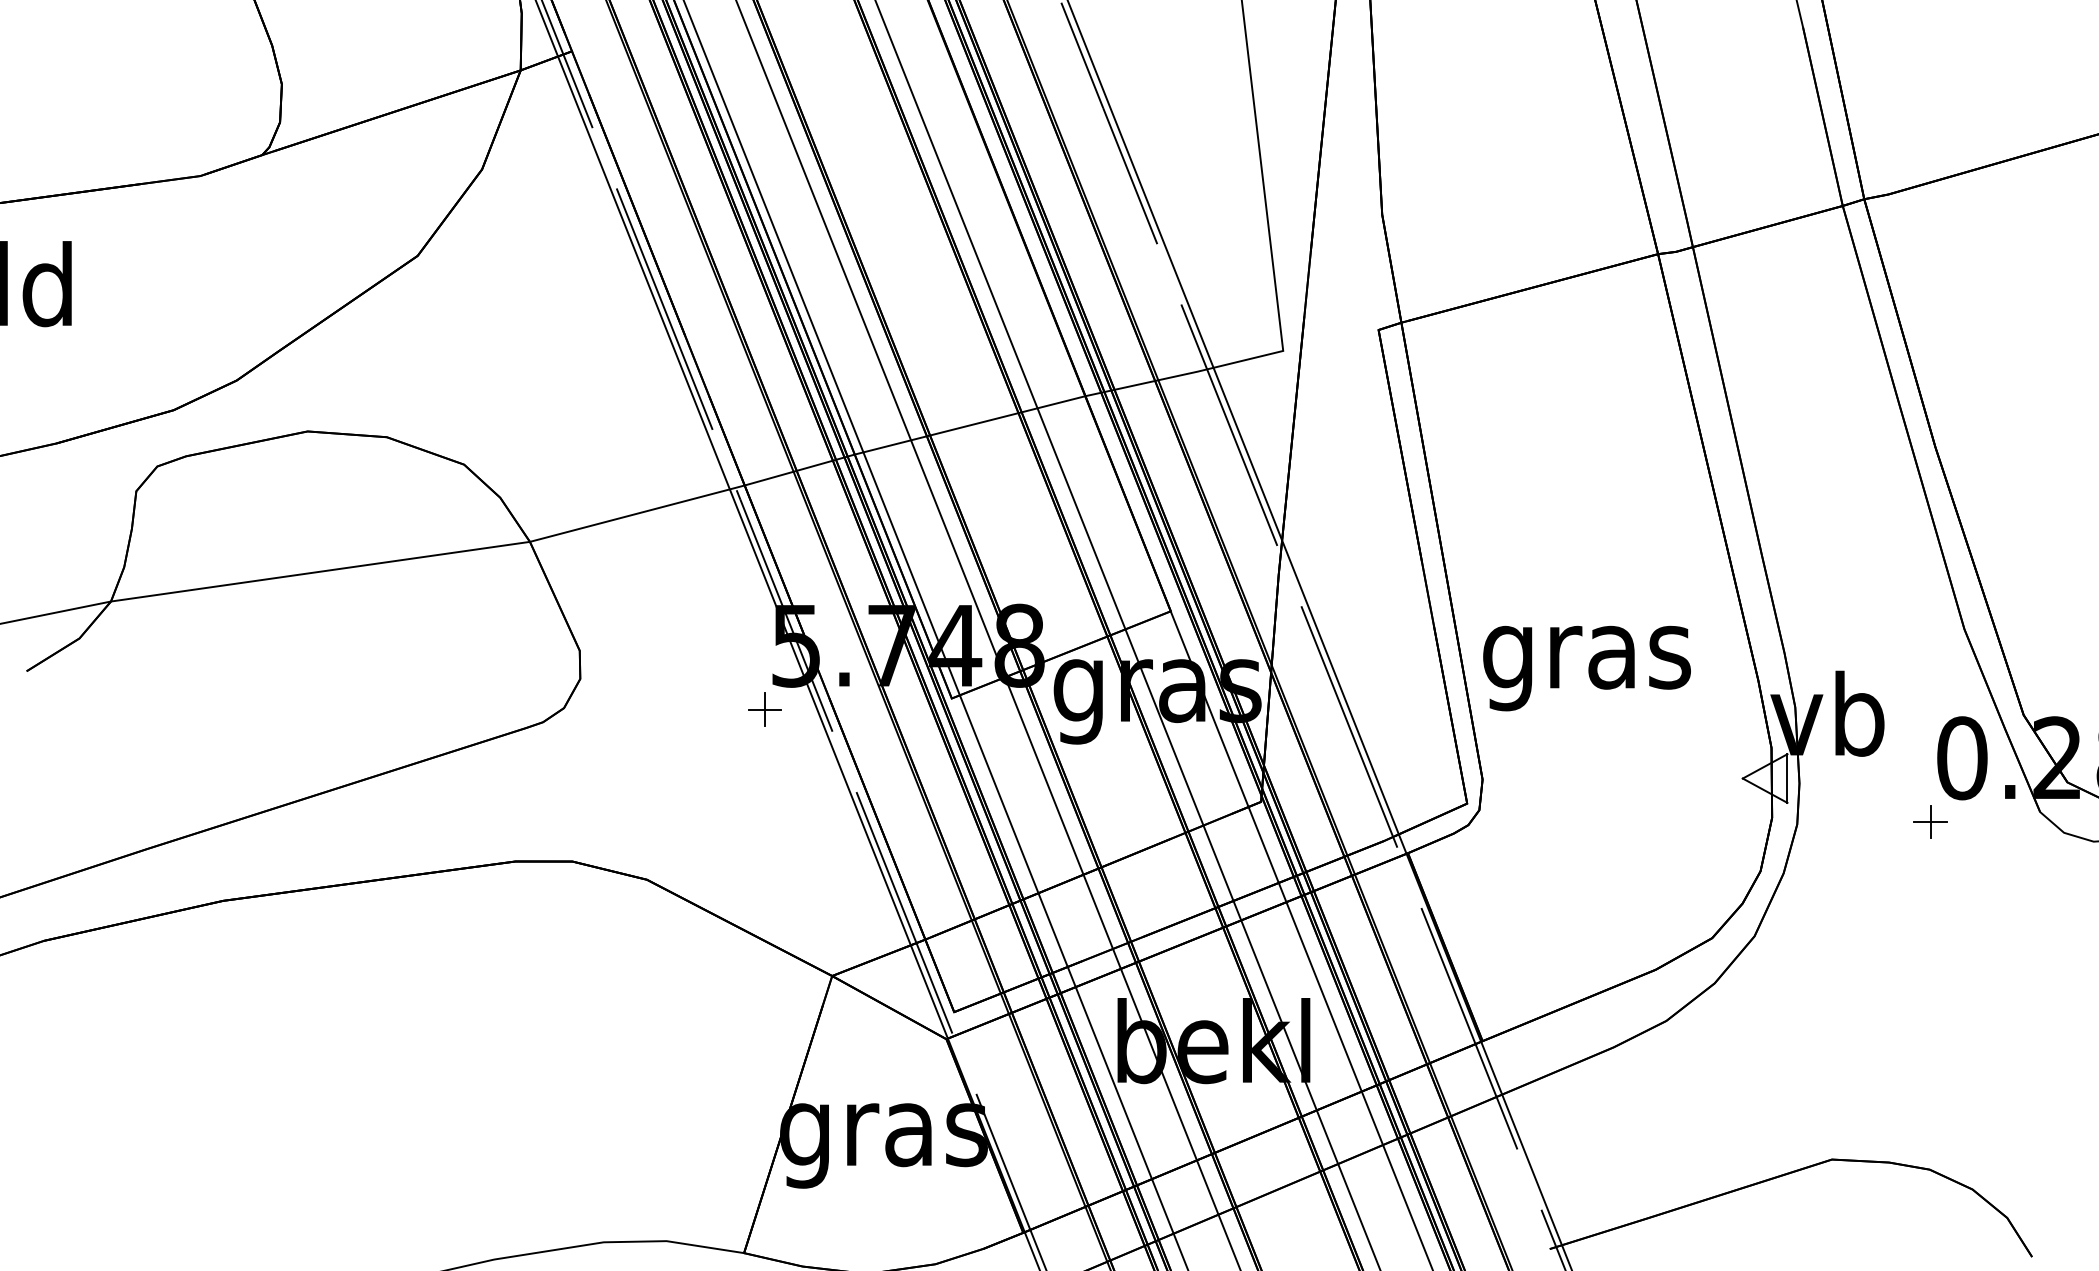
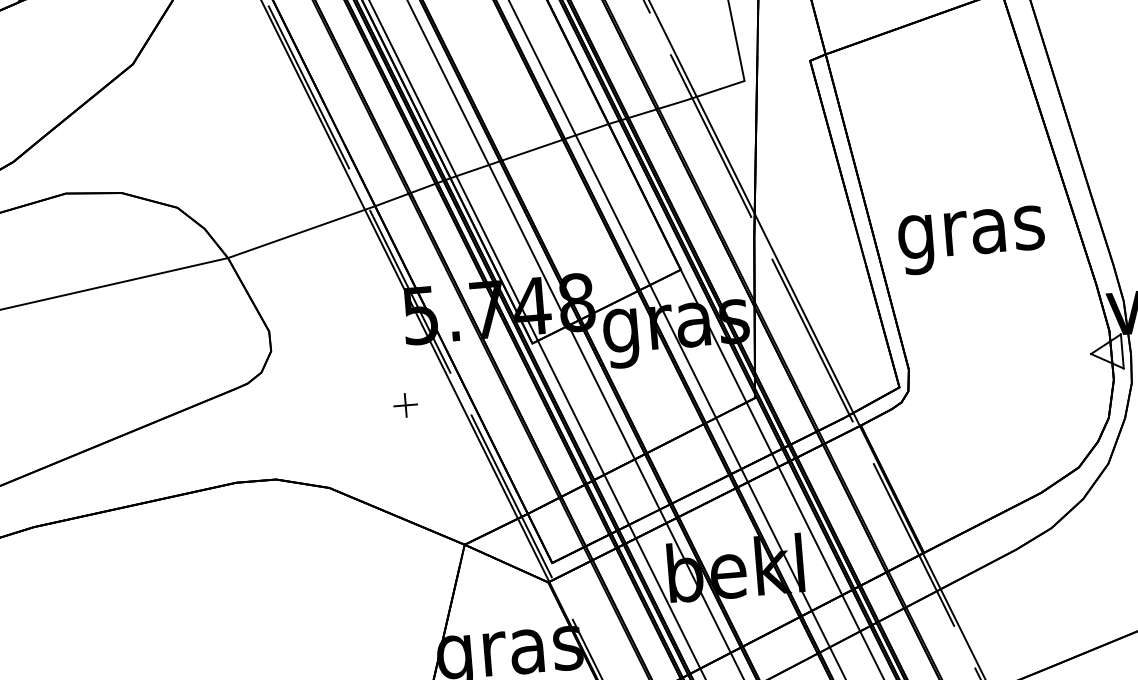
text: (1586, 668) -> (971, 240), moved
part: (764, 709) -> (405, 405), moved

